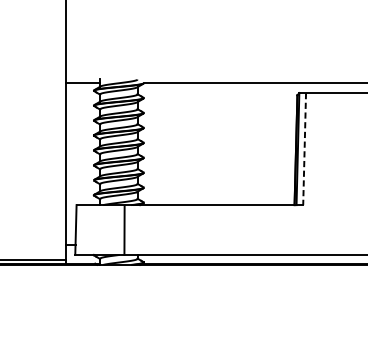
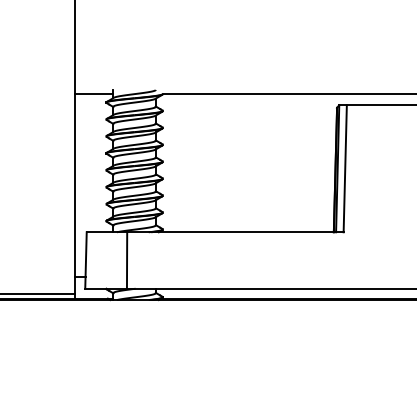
line: (304, 148) -> (345, 168), dashed -> solid
line: (124, 230) -> (126, 260), moved

